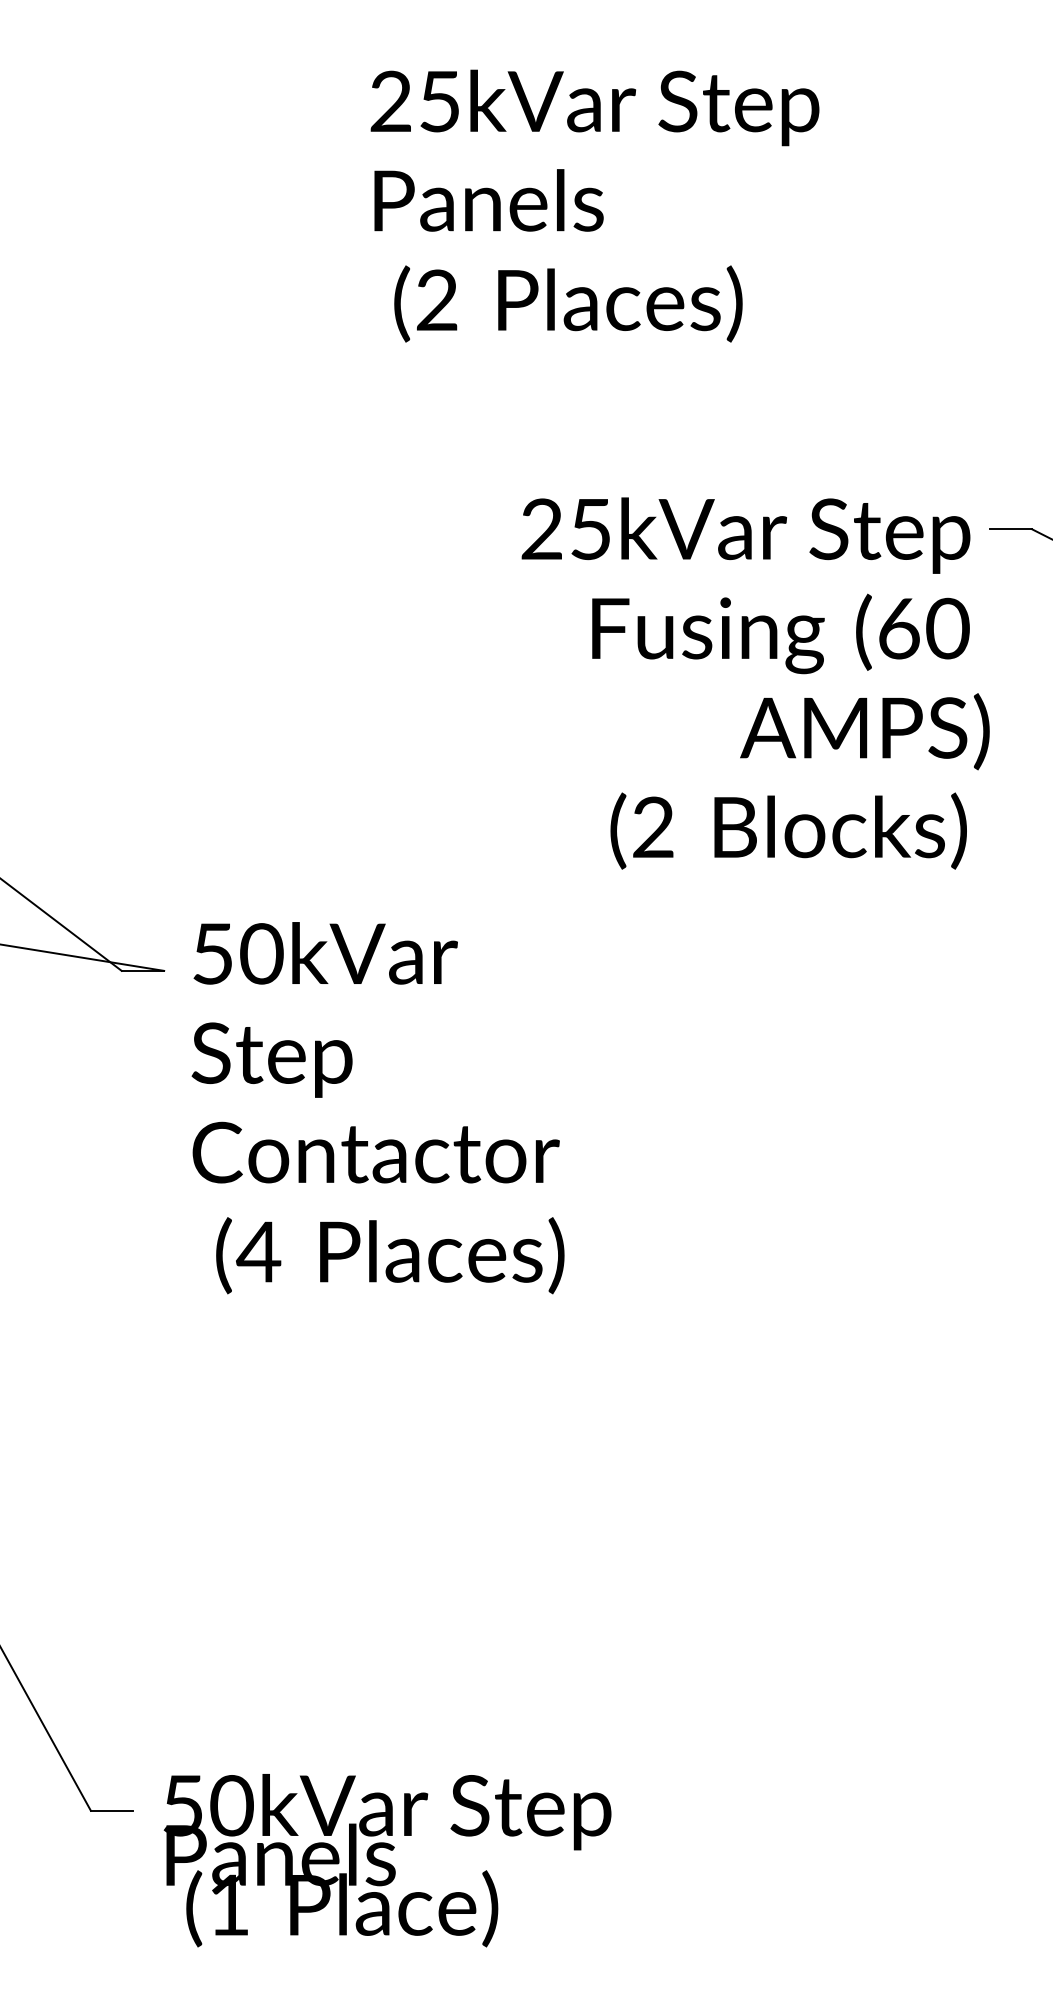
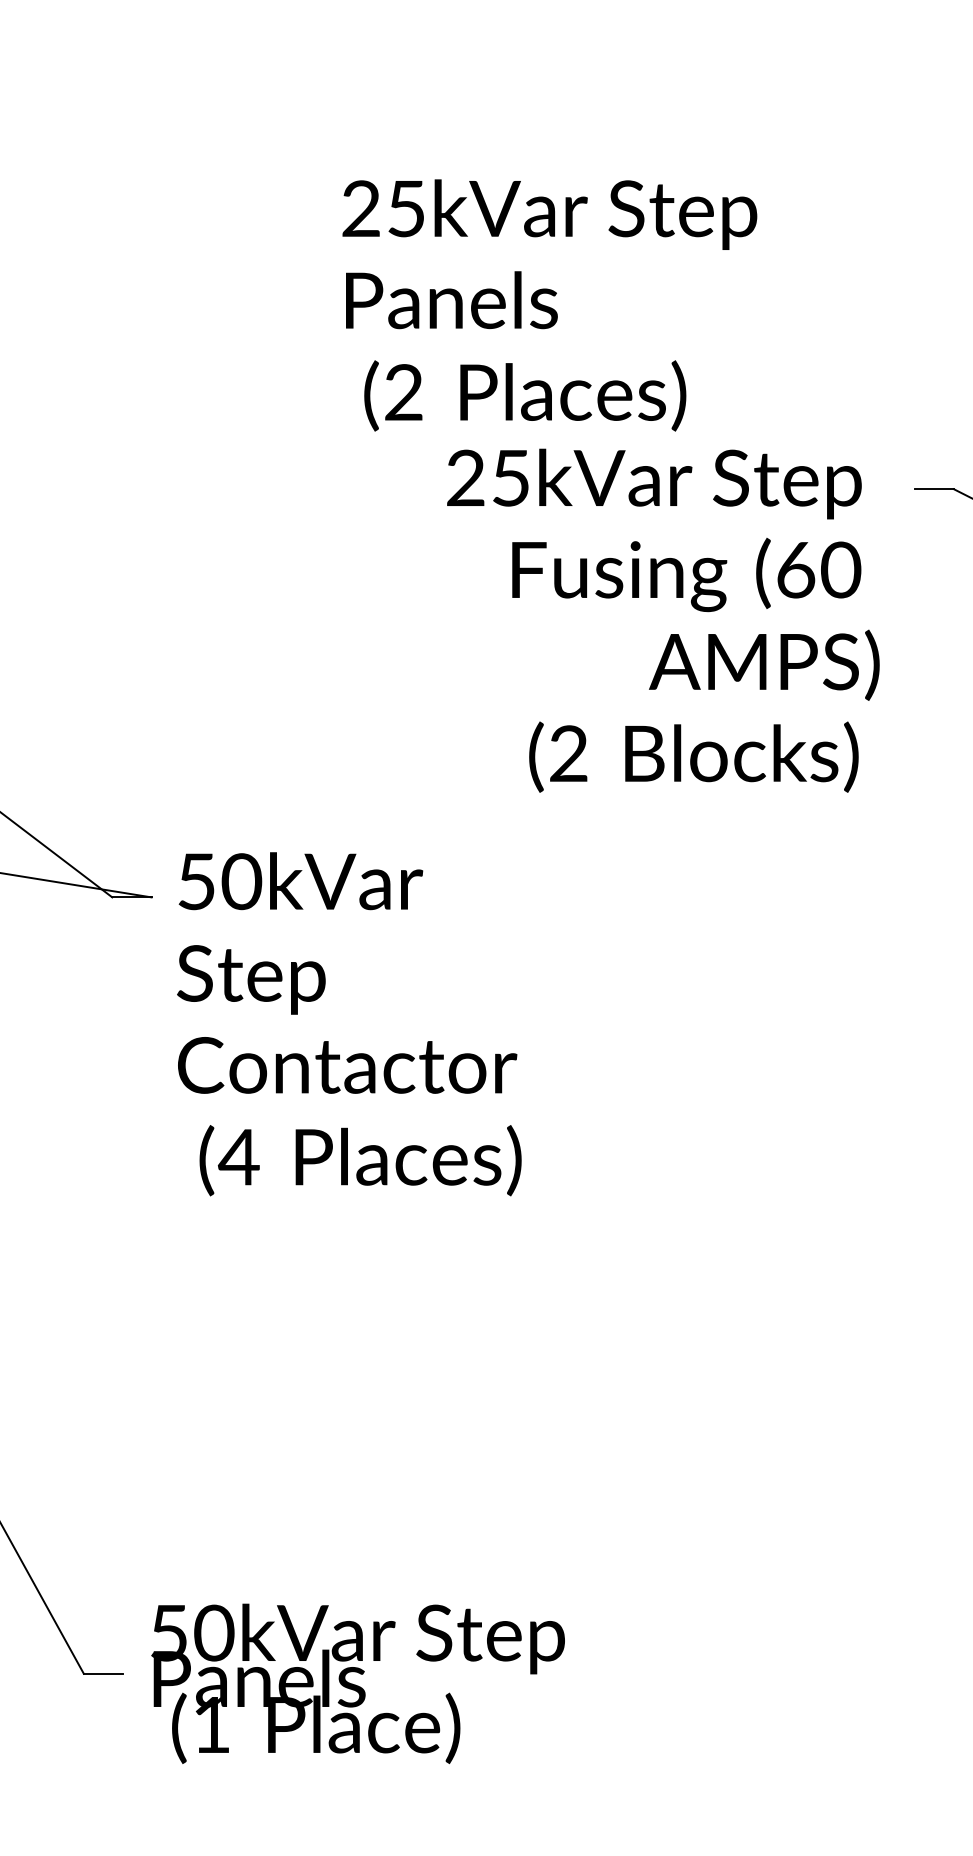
text: (594, 206) -> (549, 305), moved
text: (755, 683) -> (663, 620), moved
text: (386, 1860) -> (357, 1683), moved

